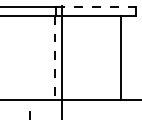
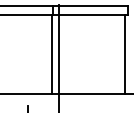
line: (95, 6) -> (90, 6), dashed -> solid
line: (121, 57) -> (124, 54), moved
line: (55, 58) -> (52, 55), dashed -> solid

